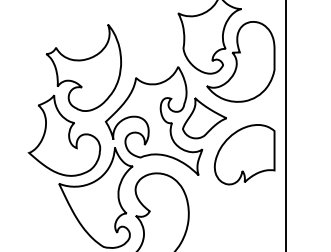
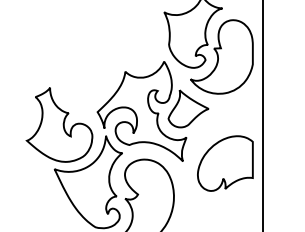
part: (83, 67) -> (77, 62), removed
part: (244, 154) -> (225, 163), moved

